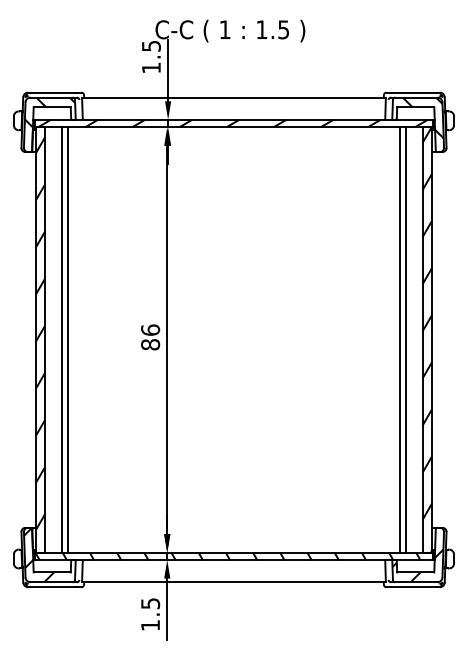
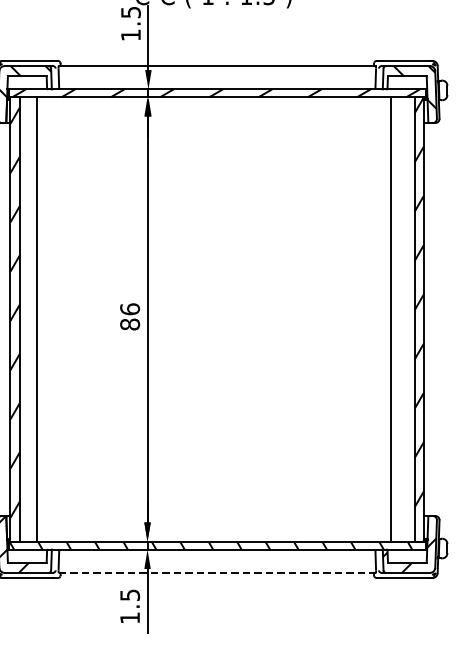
line: (68, 339) -> (44, 319), removed
line: (406, 339) -> (397, 319), removed
line: (234, 582) -> (217, 573), solid -> dashed

